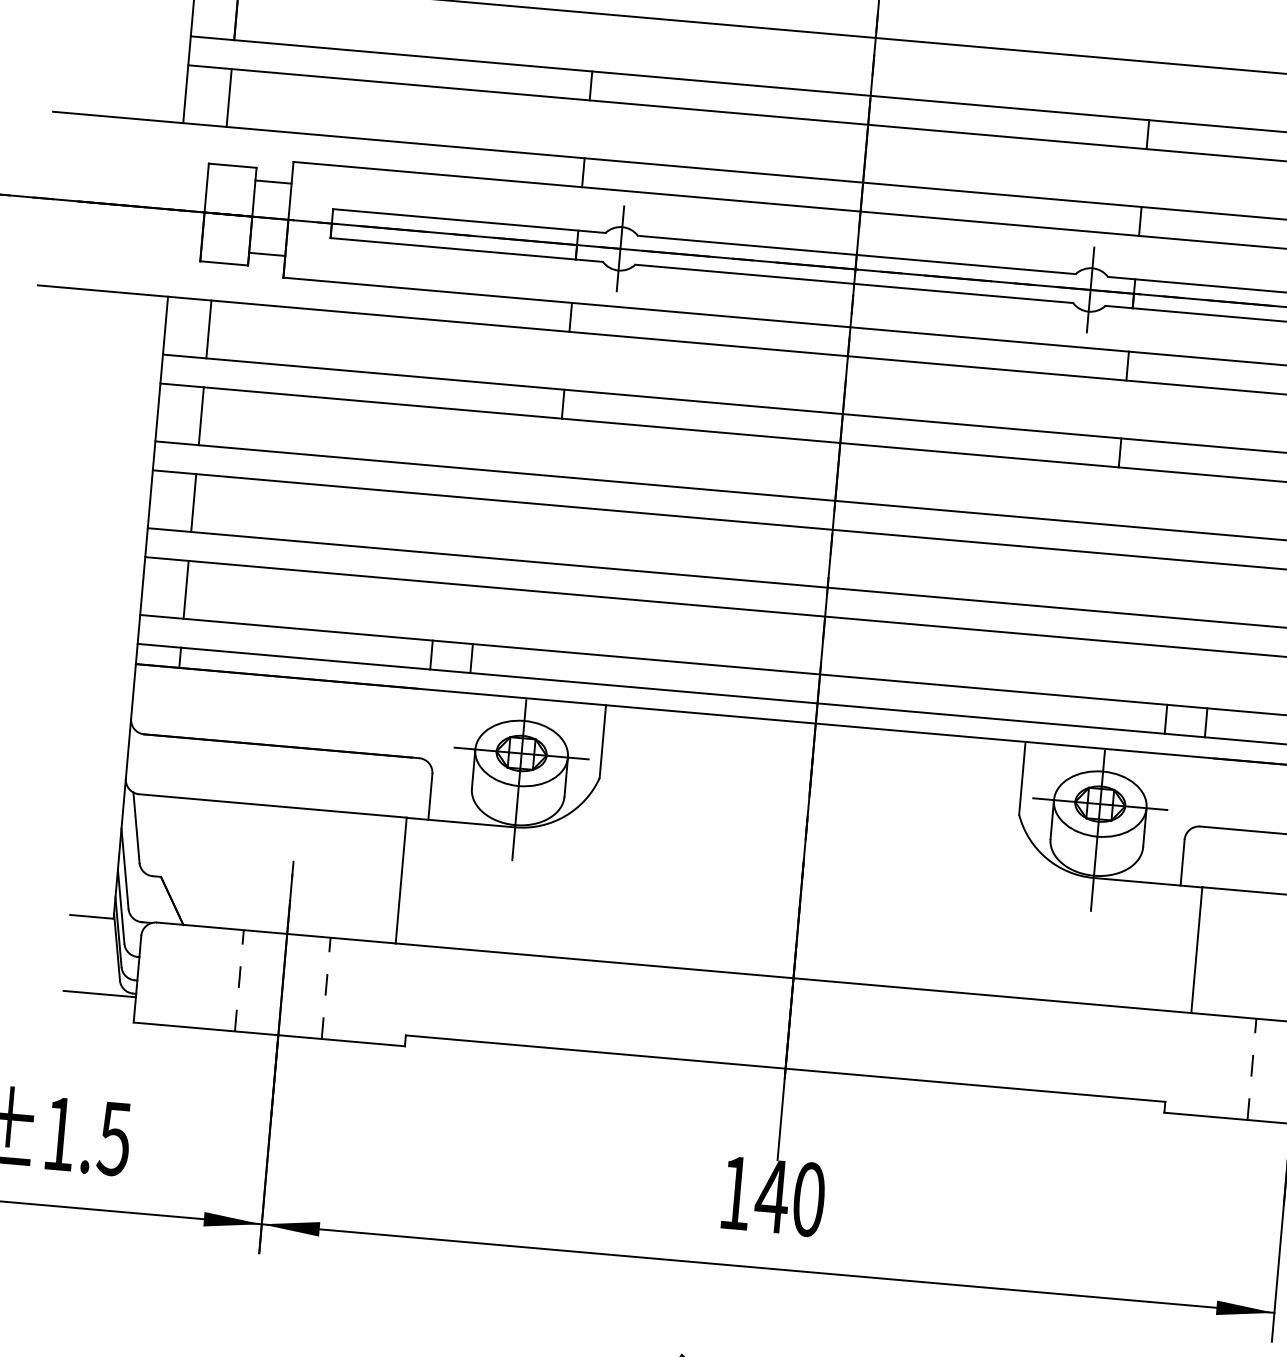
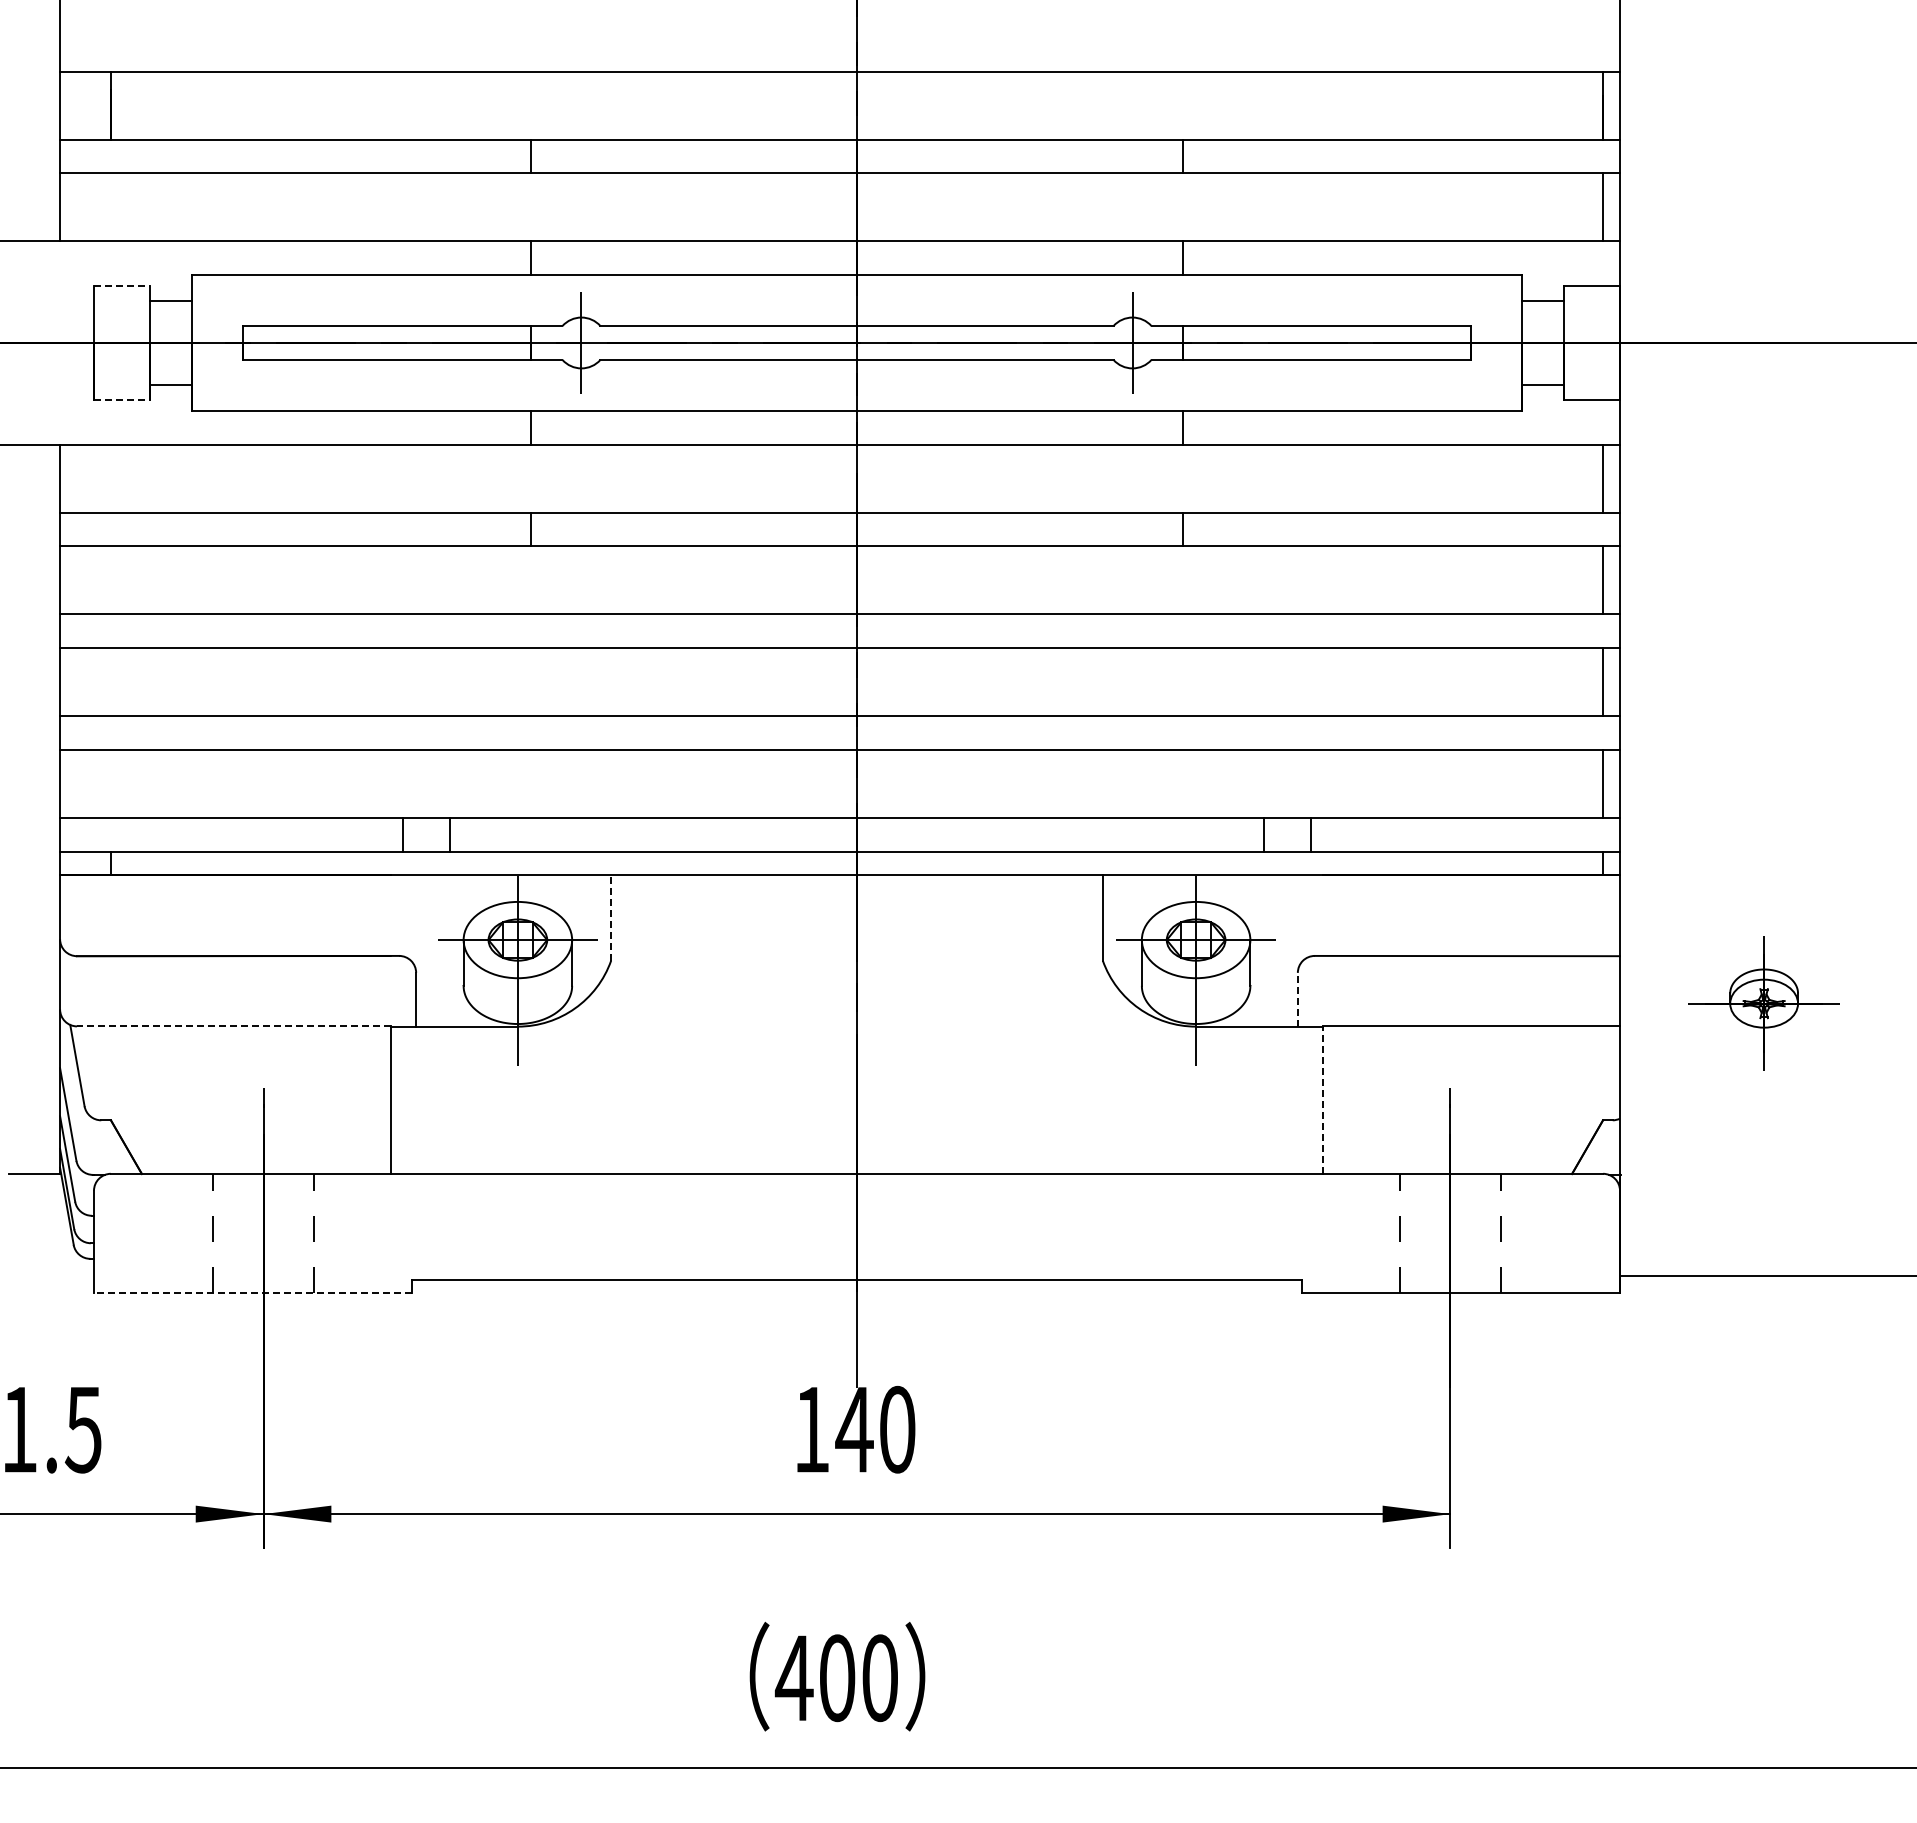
line: (228, 98) -> (110, 207), removed
line: (232, 165) -> (121, 285), solid -> dashed
line: (223, 263) -> (121, 400), solid -> dashed
line: (208, 329) -> (110, 478), removed
line: (200, 416) -> (110, 580), removed
line: (193, 503) -> (110, 682), removed
line: (185, 589) -> (110, 783), removed
line: (603, 742) -> (611, 918), solid -> dashed
line: (272, 806) -> (233, 1026), solid -> dashed
line: (1182, 862) -> (1297, 999), solid -> dashed
line: (1196, 950) -> (1323, 1100), solid -> dashed
line: (99, 993) -> (51, 1262), removed
line: (268, 1034) -> (252, 1292), solid -> dashed

